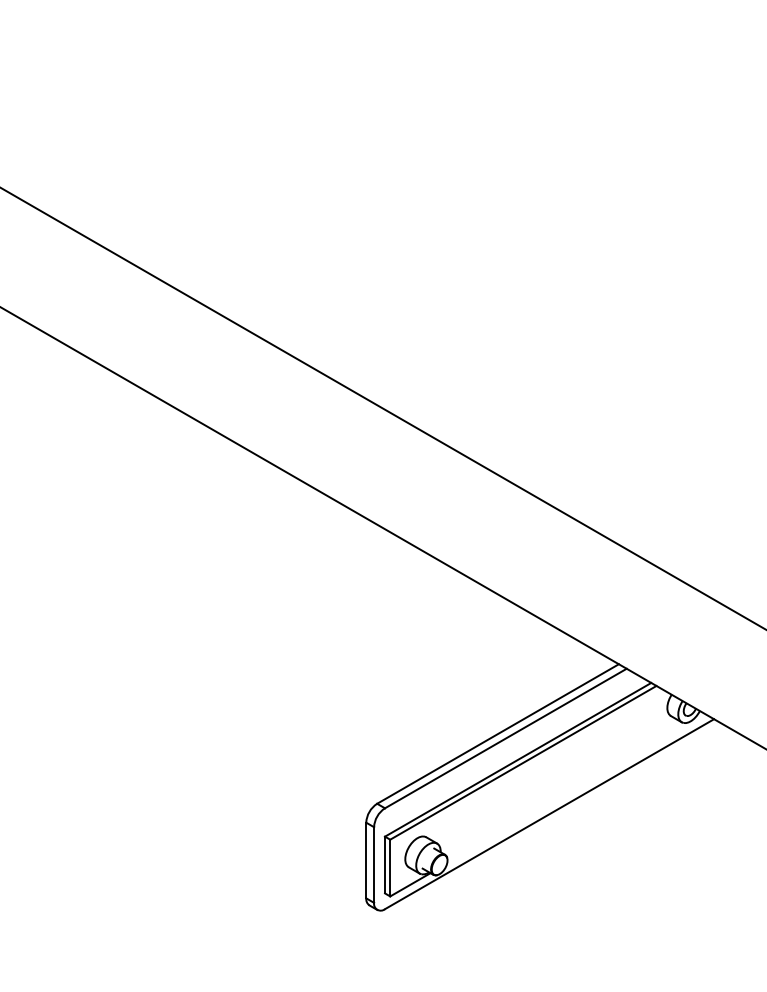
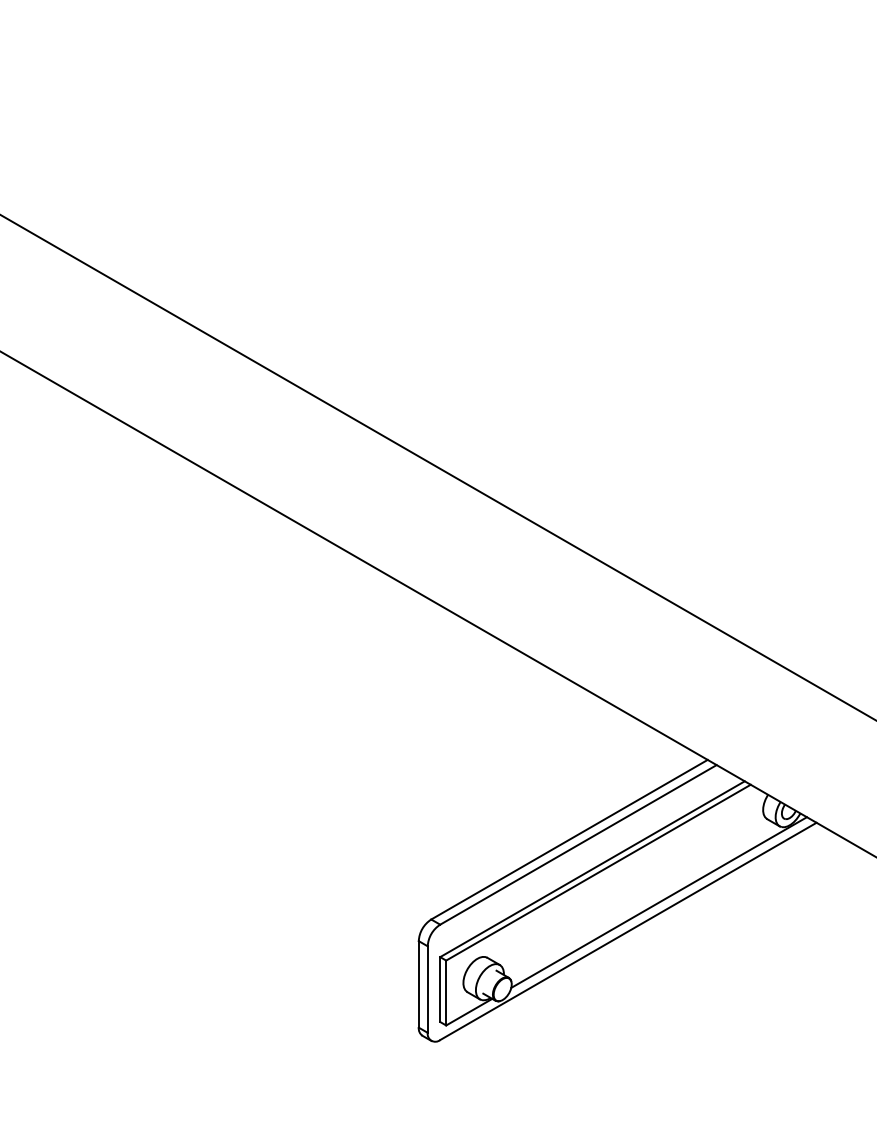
line: (576, 788) -> (659, 902), added

